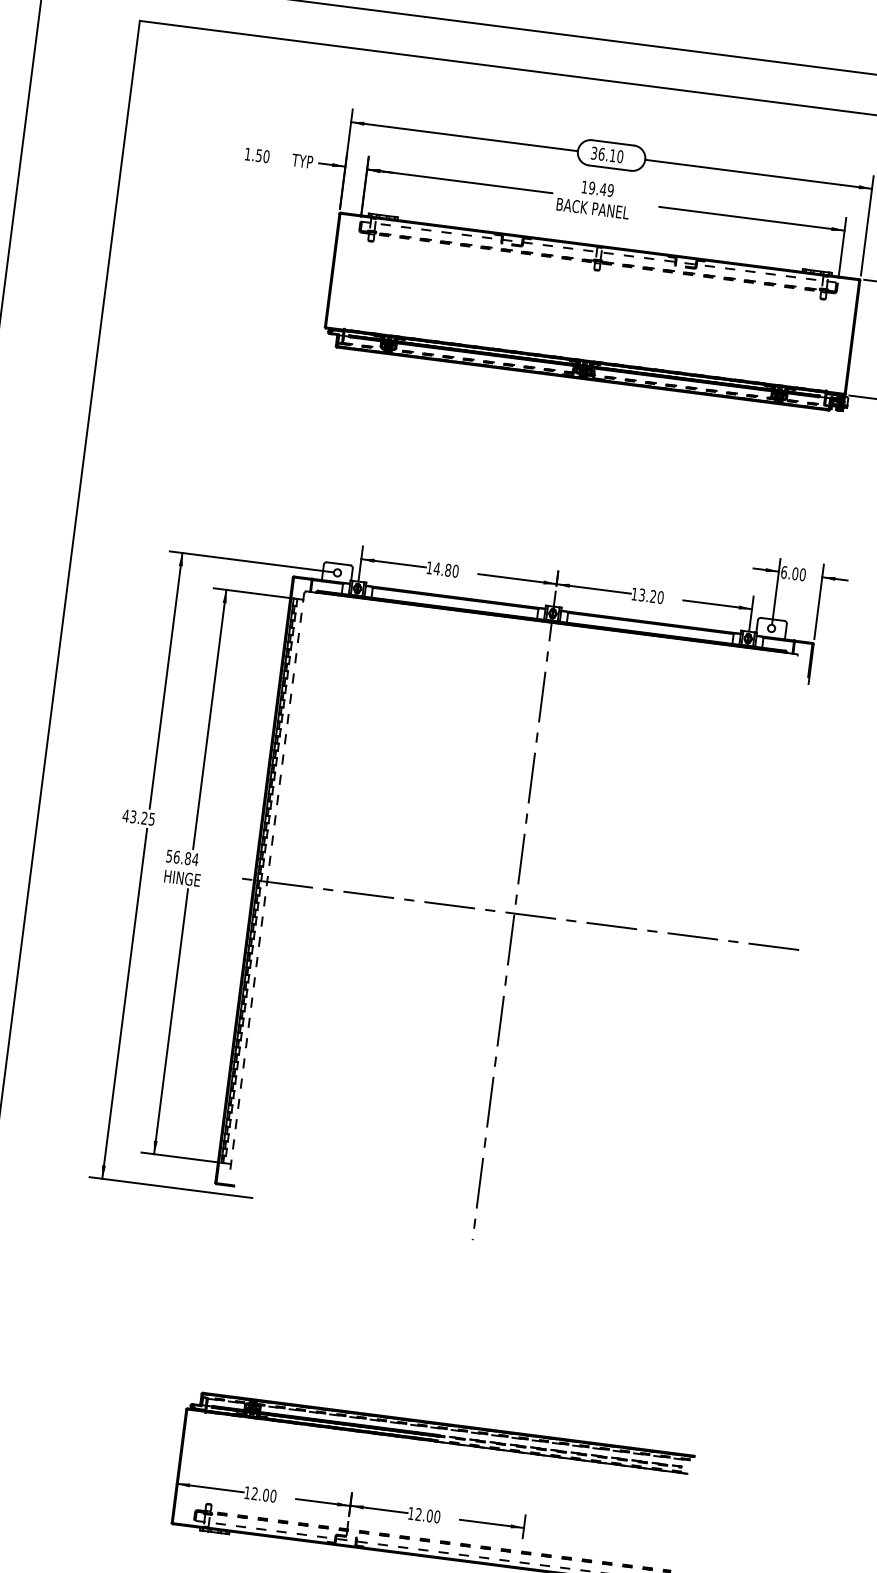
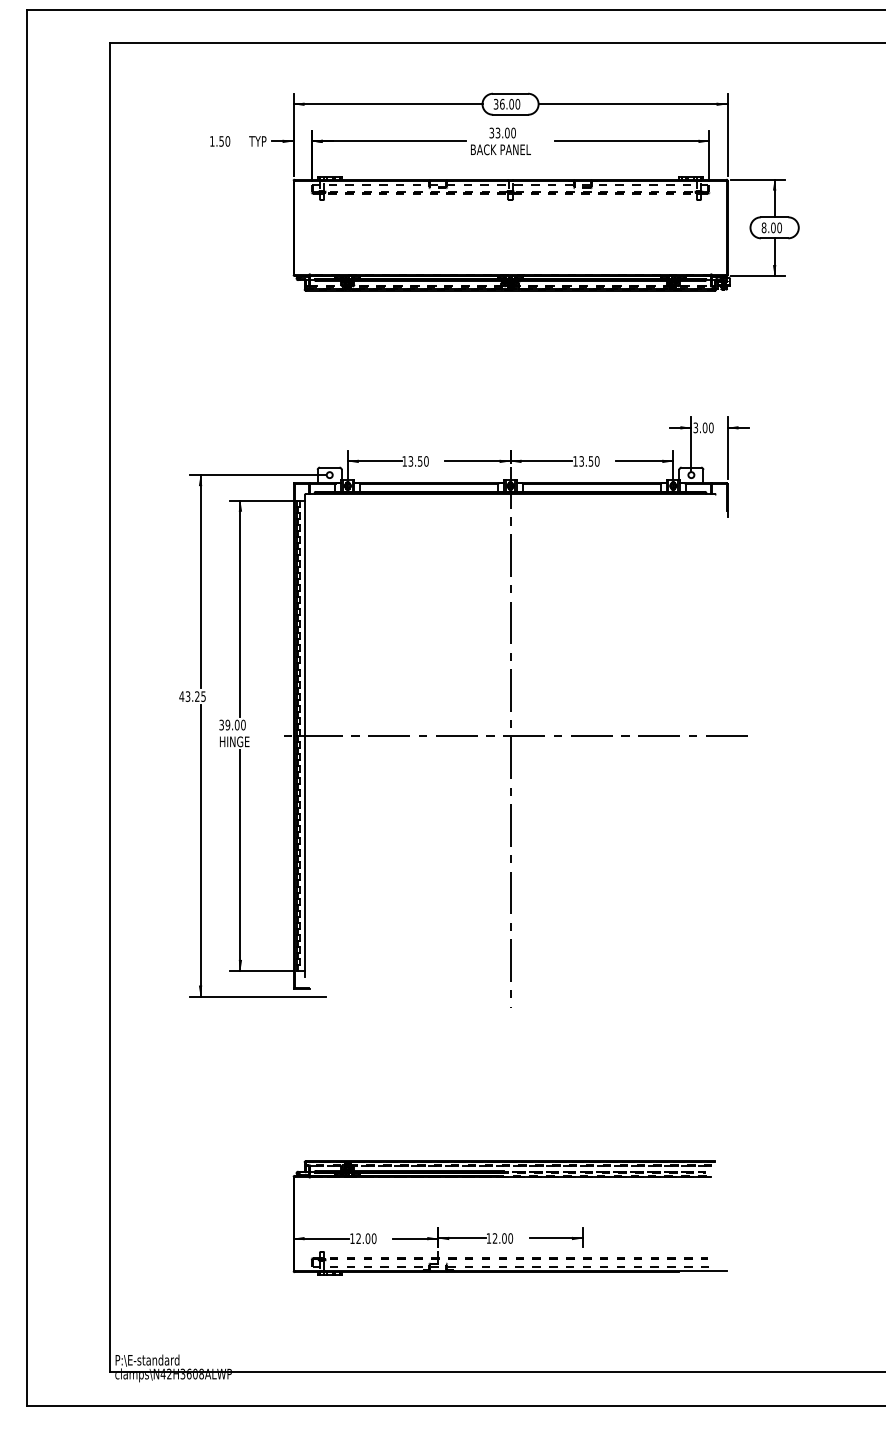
text: (612, 154) -> (511, 103), 36.10 -> 36.00
text: (597, 188) -> (502, 132), 19.49 -> 33.00
text: (442, 569) -> (415, 461), 14.80 -> 13.50
text: (783, 571) -> (695, 427), 6.00 -> 3.00
text: (652, 596) -> (590, 461), 13.20 -> 13.50
text: (182, 857) -> (232, 724), 56.84 -> 39.00
line: (267, 882) -> (304, 736), dashed -> solid

